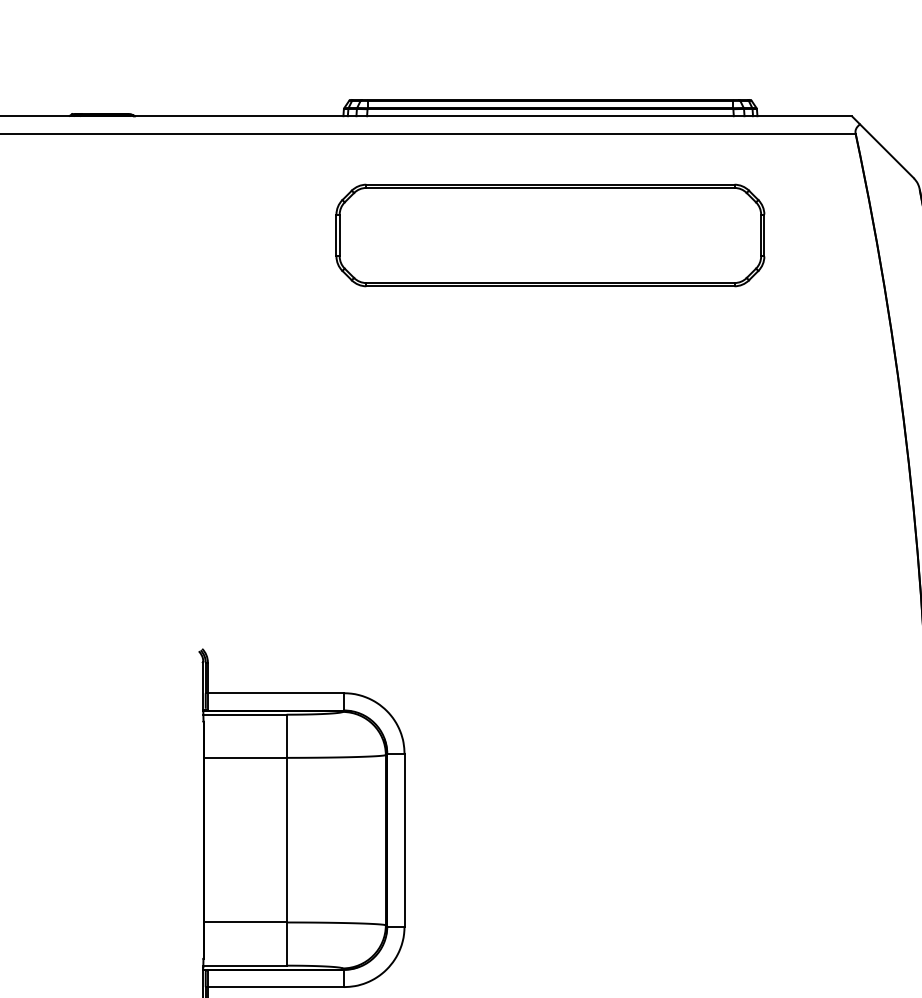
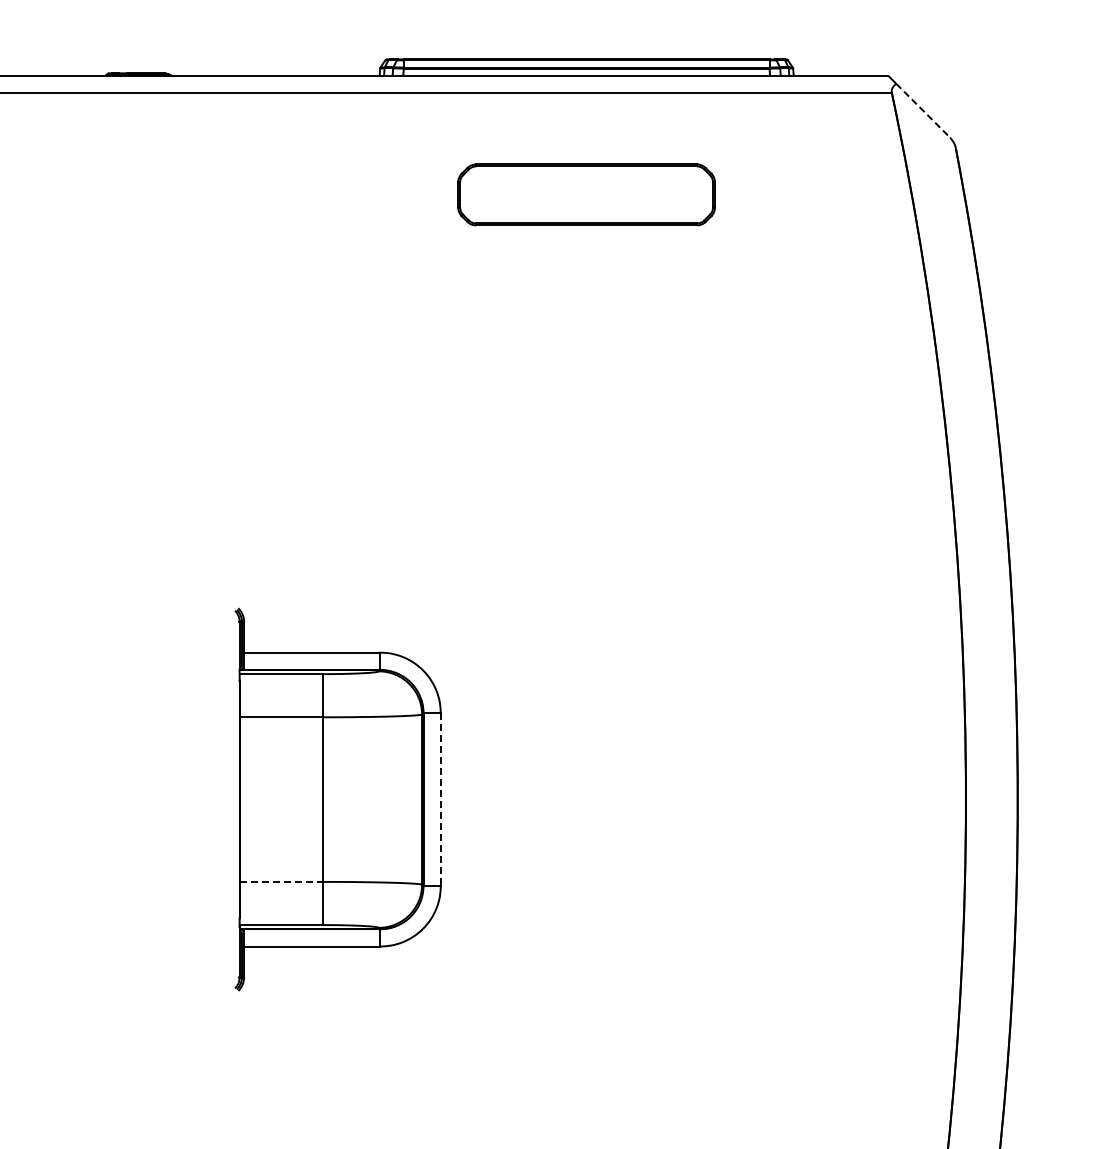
line: (887, 152) -> (923, 111), solid -> dashed
part: (550, 235) -> (586, 194), size x0.6
line: (404, 841) -> (440, 800), solid -> dashed
line: (245, 922) -> (281, 881), solid -> dashed

